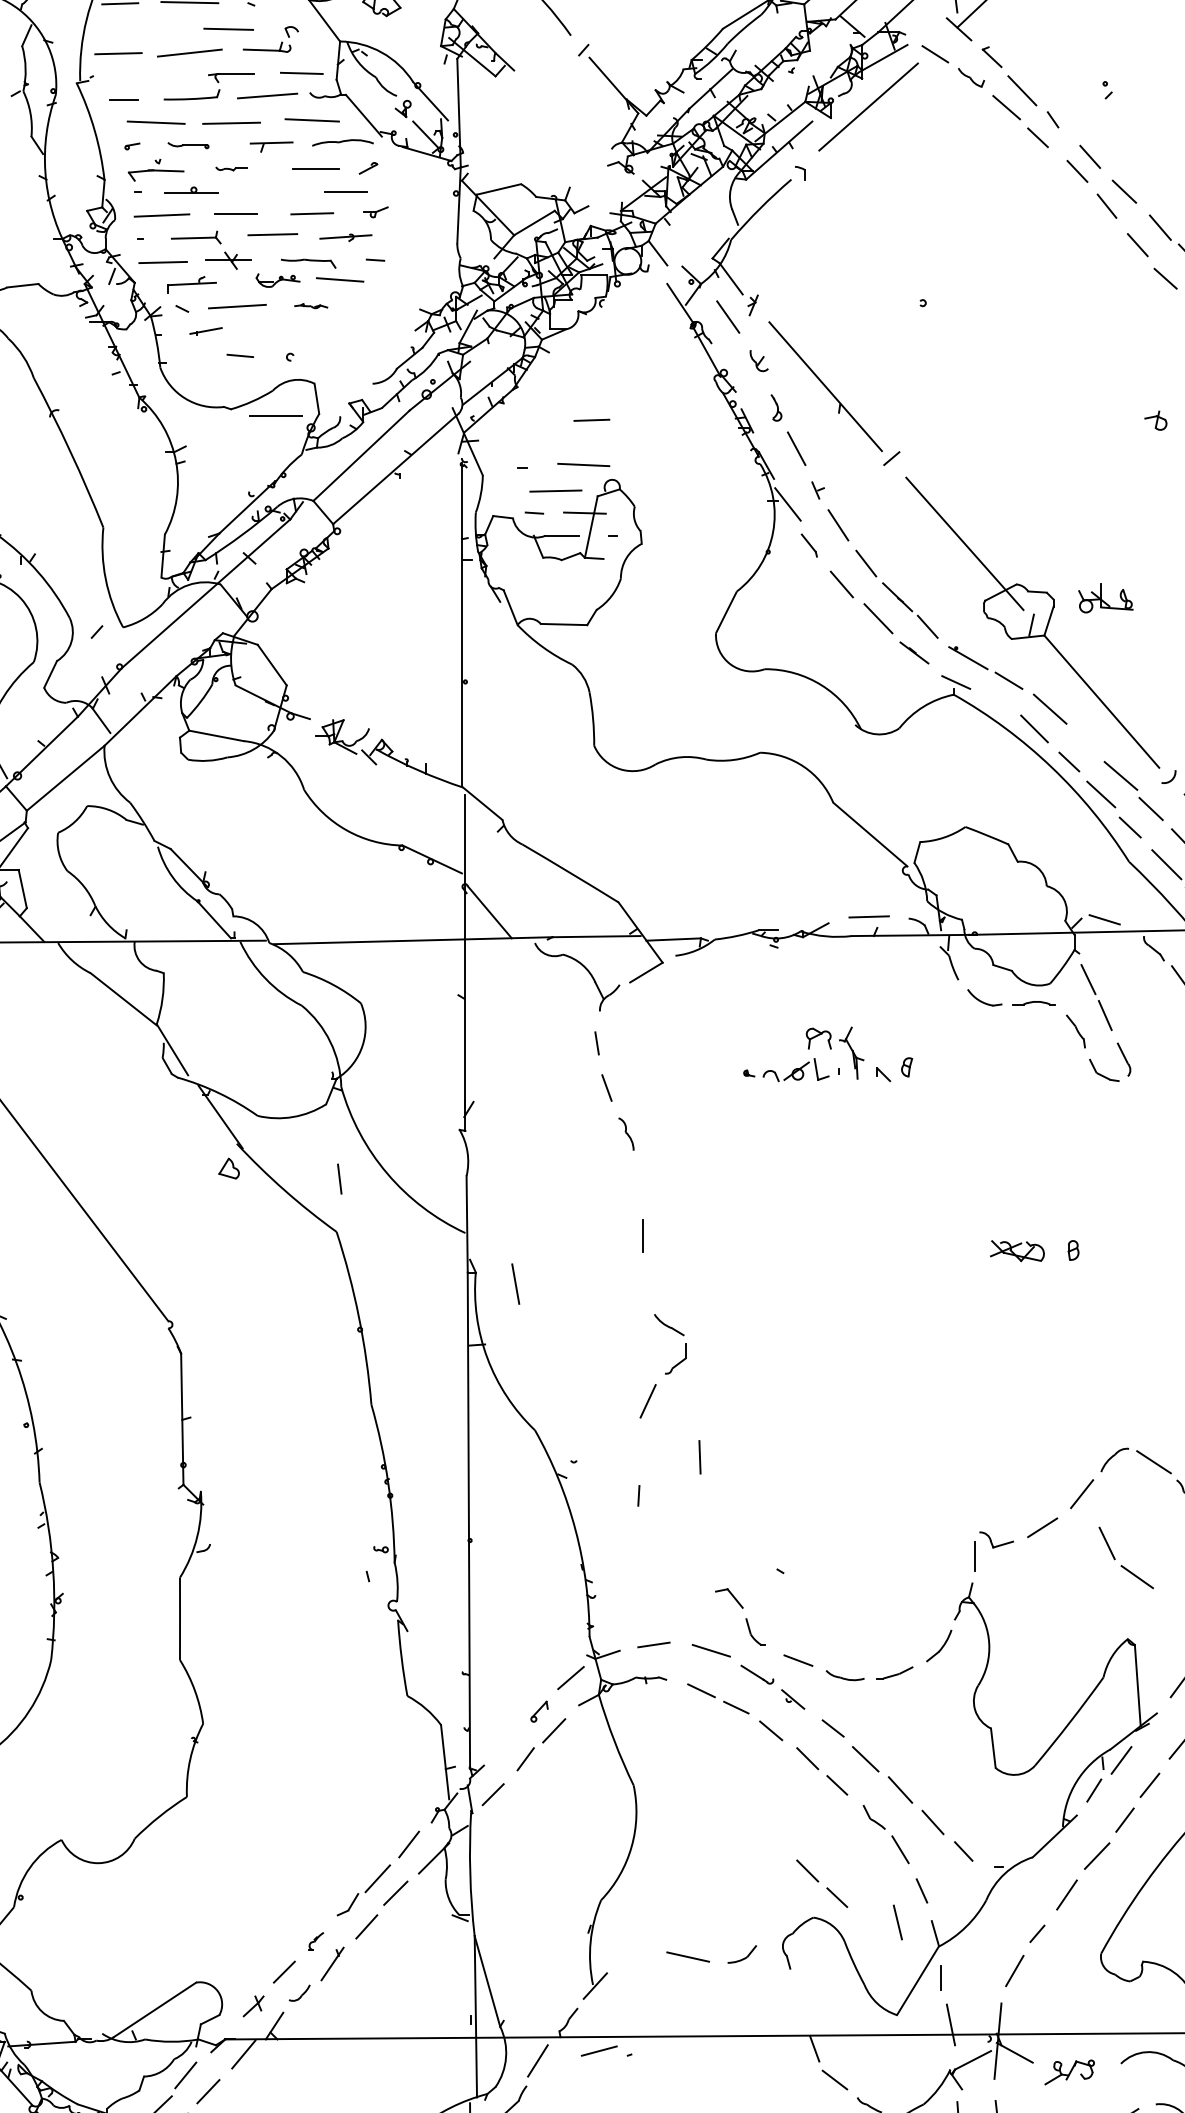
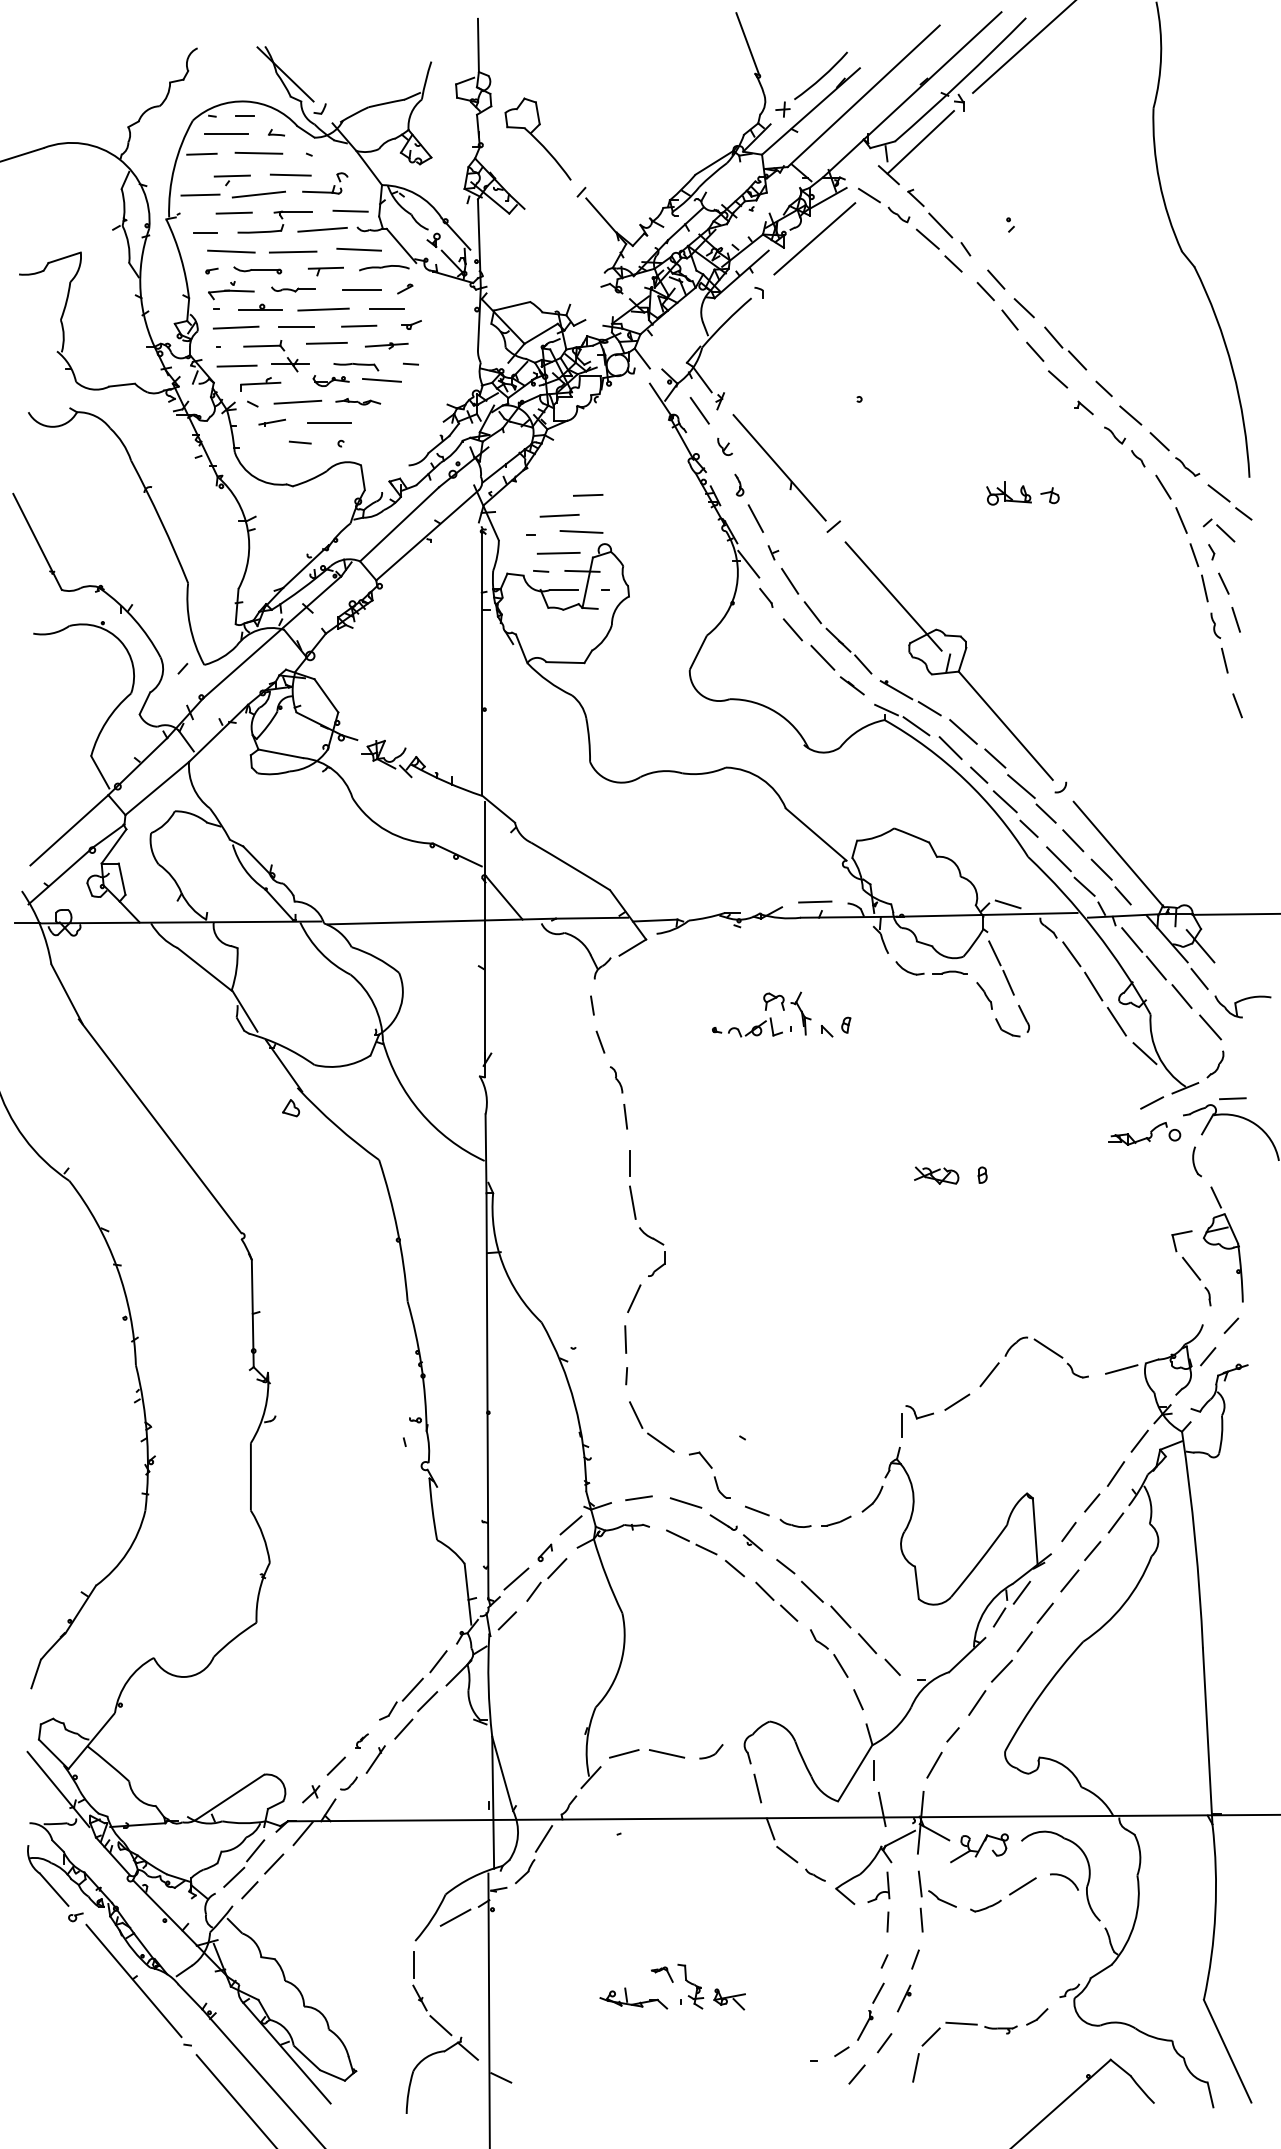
part: (156, 35) -> (231, 180), added
line: (158, 74) -> (233, 212), added
part: (188, 145) -> (257, 270), size x1.43
part: (232, 168) -> (293, 289), size x1.67
line: (268, 193) -> (323, 309), added
part: (311, 305) -> (358, 401), size x1.67
line: (276, 415) -> (329, 422), moved
line: (556, 444) -> (559, 515), added
part: (1105, 598) -> (1008, 493), moved
line: (992, 702) -> (916, 726), added
line: (1089, 741) -> (995, 758), added
line: (339, 1178) -> (625, 1116), moved
line: (515, 1283) -> (632, 1202), moved
line: (699, 1457) -> (625, 1339), moved
part: (1122, 1564) -> (648, 1432), moved
line: (504, 1742) -> (516, 1578), added
part: (821, 1883) -> (776, 1693), removed
line: (897, 1922) -> (757, 1788), moved
line: (599, 2050) -> (624, 1753), moved
part: (1069, 2072) -> (979, 1848), size x1.43

